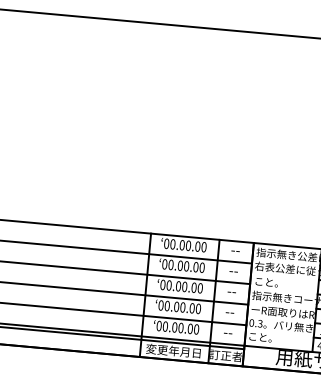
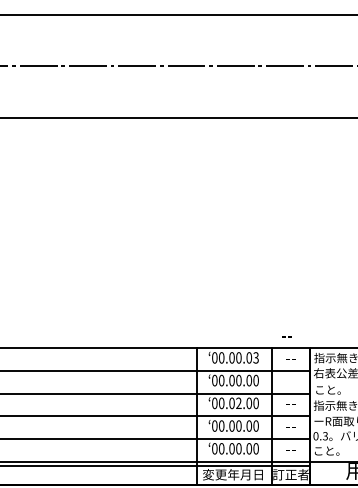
text: (203, 246) -> (255, 357), 00.00.00 -> 00.00.03
text: (233, 271) -> (286, 336), moved
text: (184, 287) -> (238, 403), 00.00.00 -> 00.02.00

